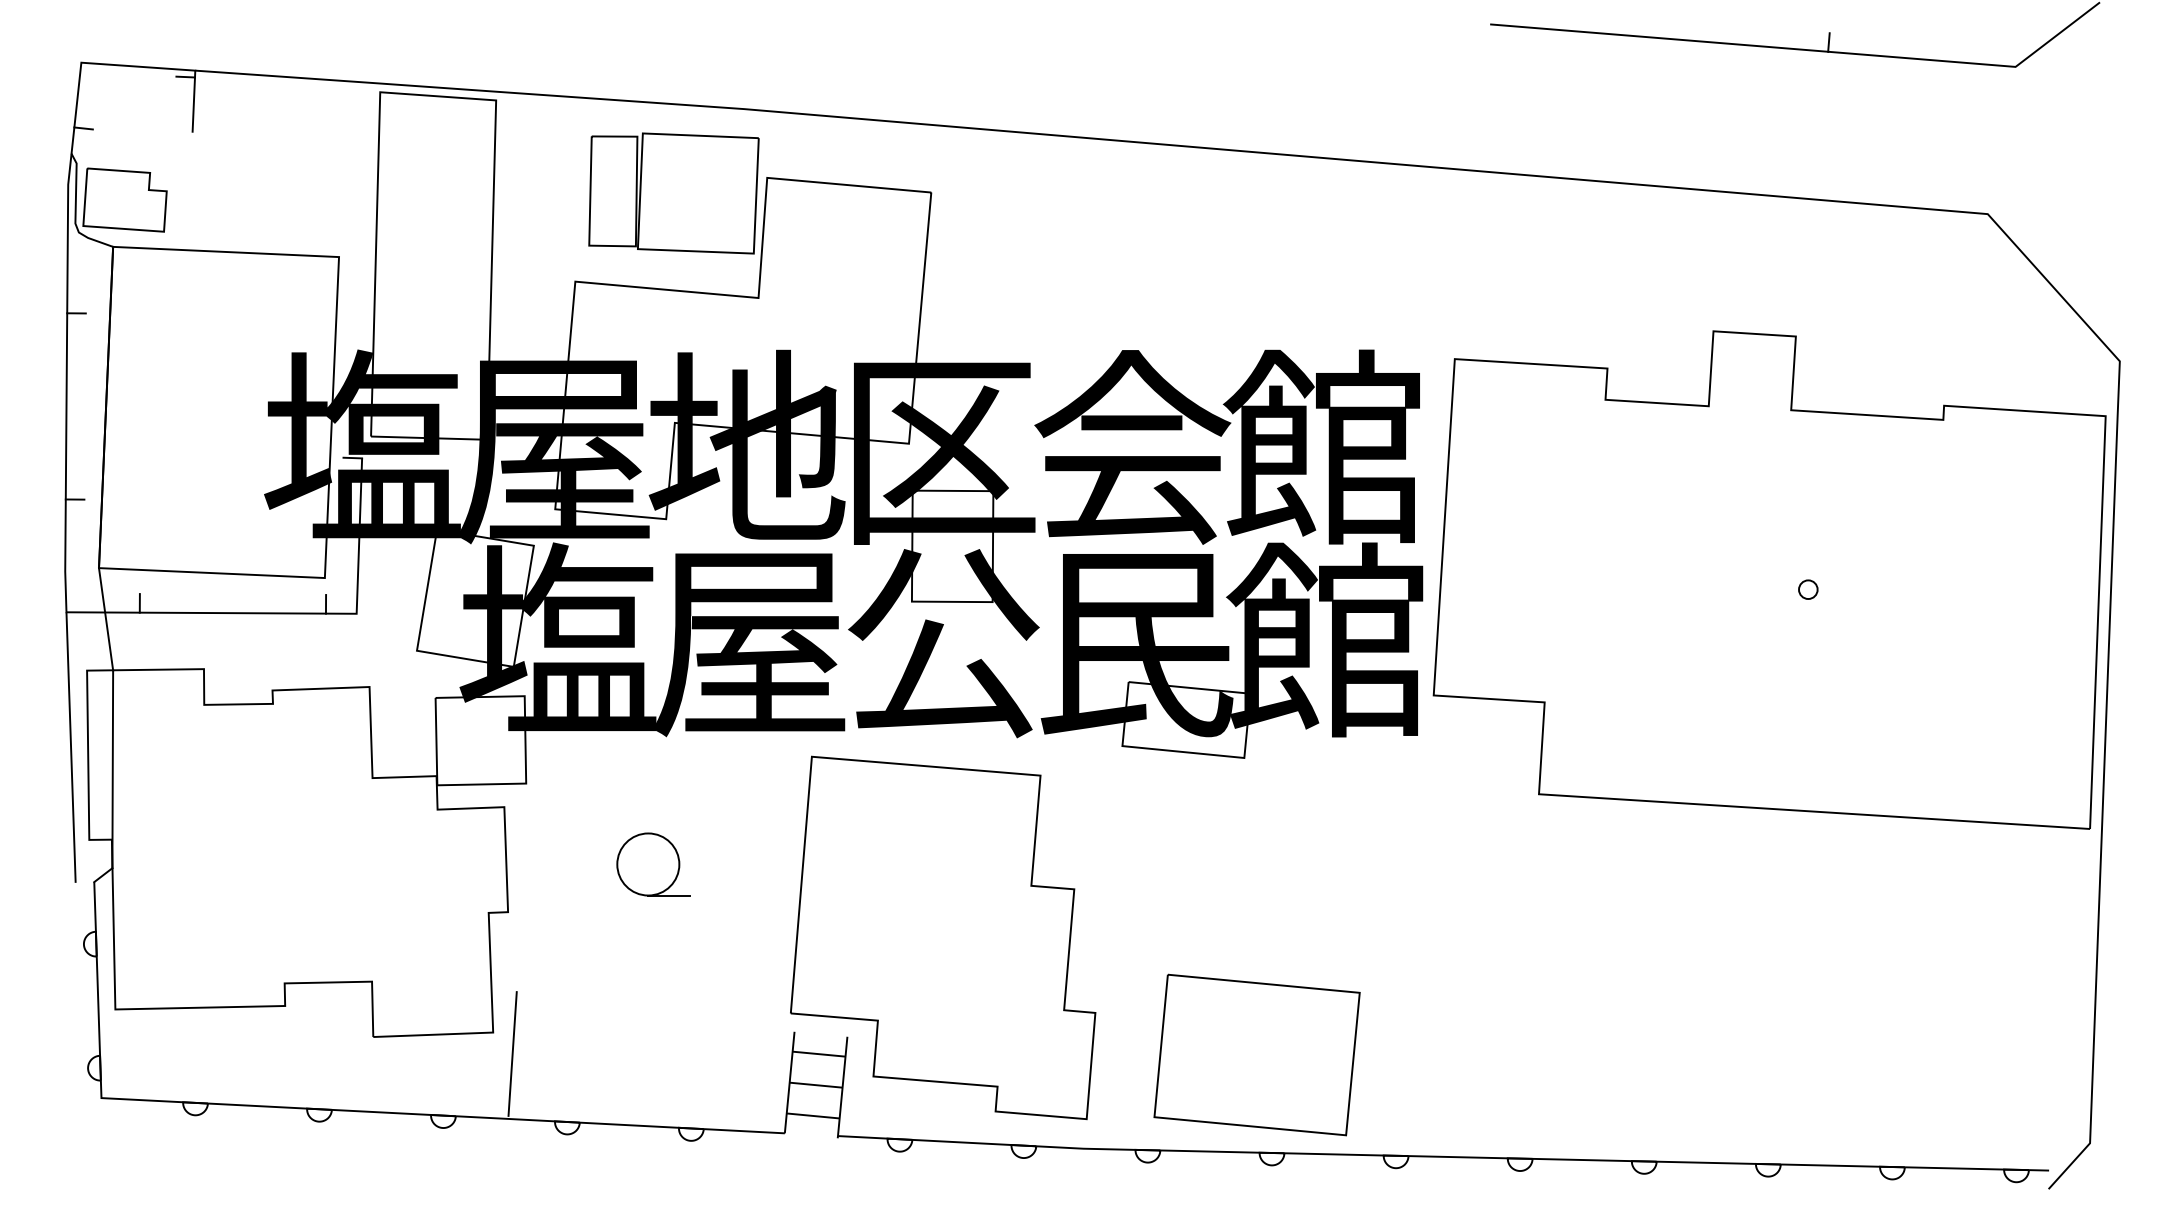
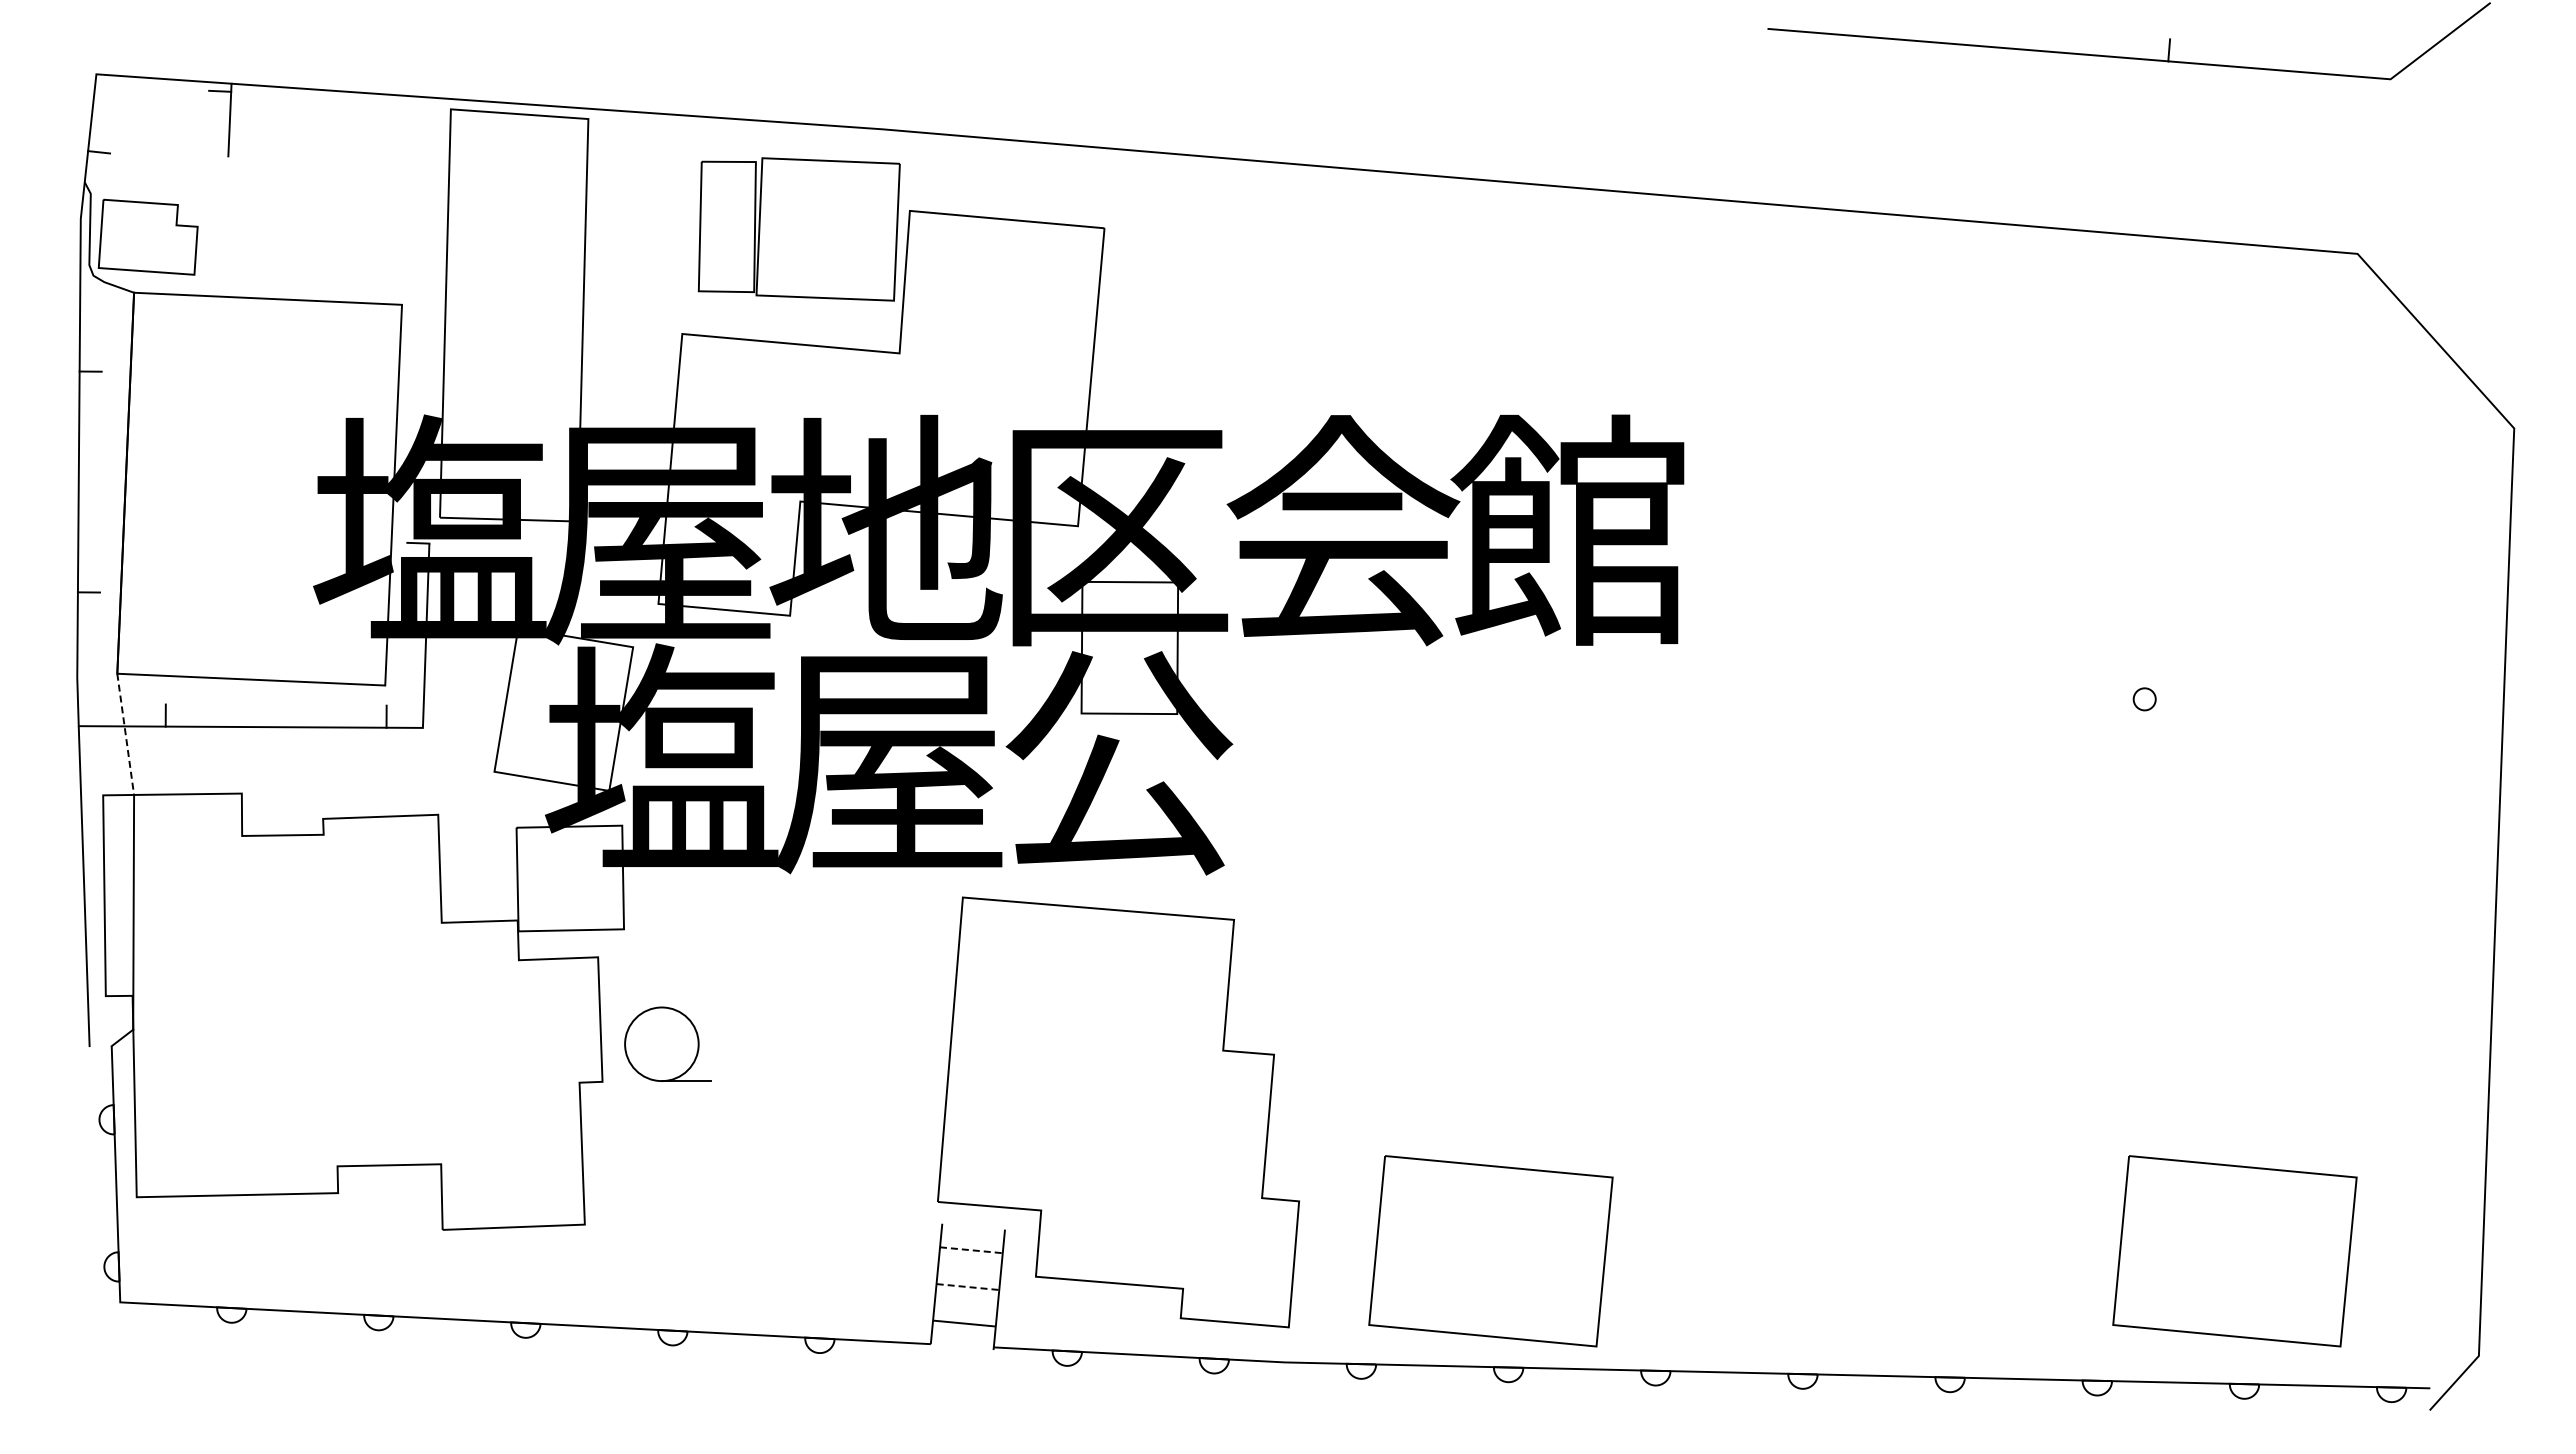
part: (1769, 579) -> (2098, 687), removed
line: (105, 619) -> (125, 734), solid -> dashed
part: (1231, 650) -> (1460, 771), removed
part: (653, 863) -> (667, 1043), moved
line: (512, 1053) -> (607, 1249), removed
line: (819, 1054) -> (971, 1250), solid -> dashed
part: (1883, 1055) -> (2234, 1251), added
line: (816, 1085) -> (968, 1287), solid -> dashed

